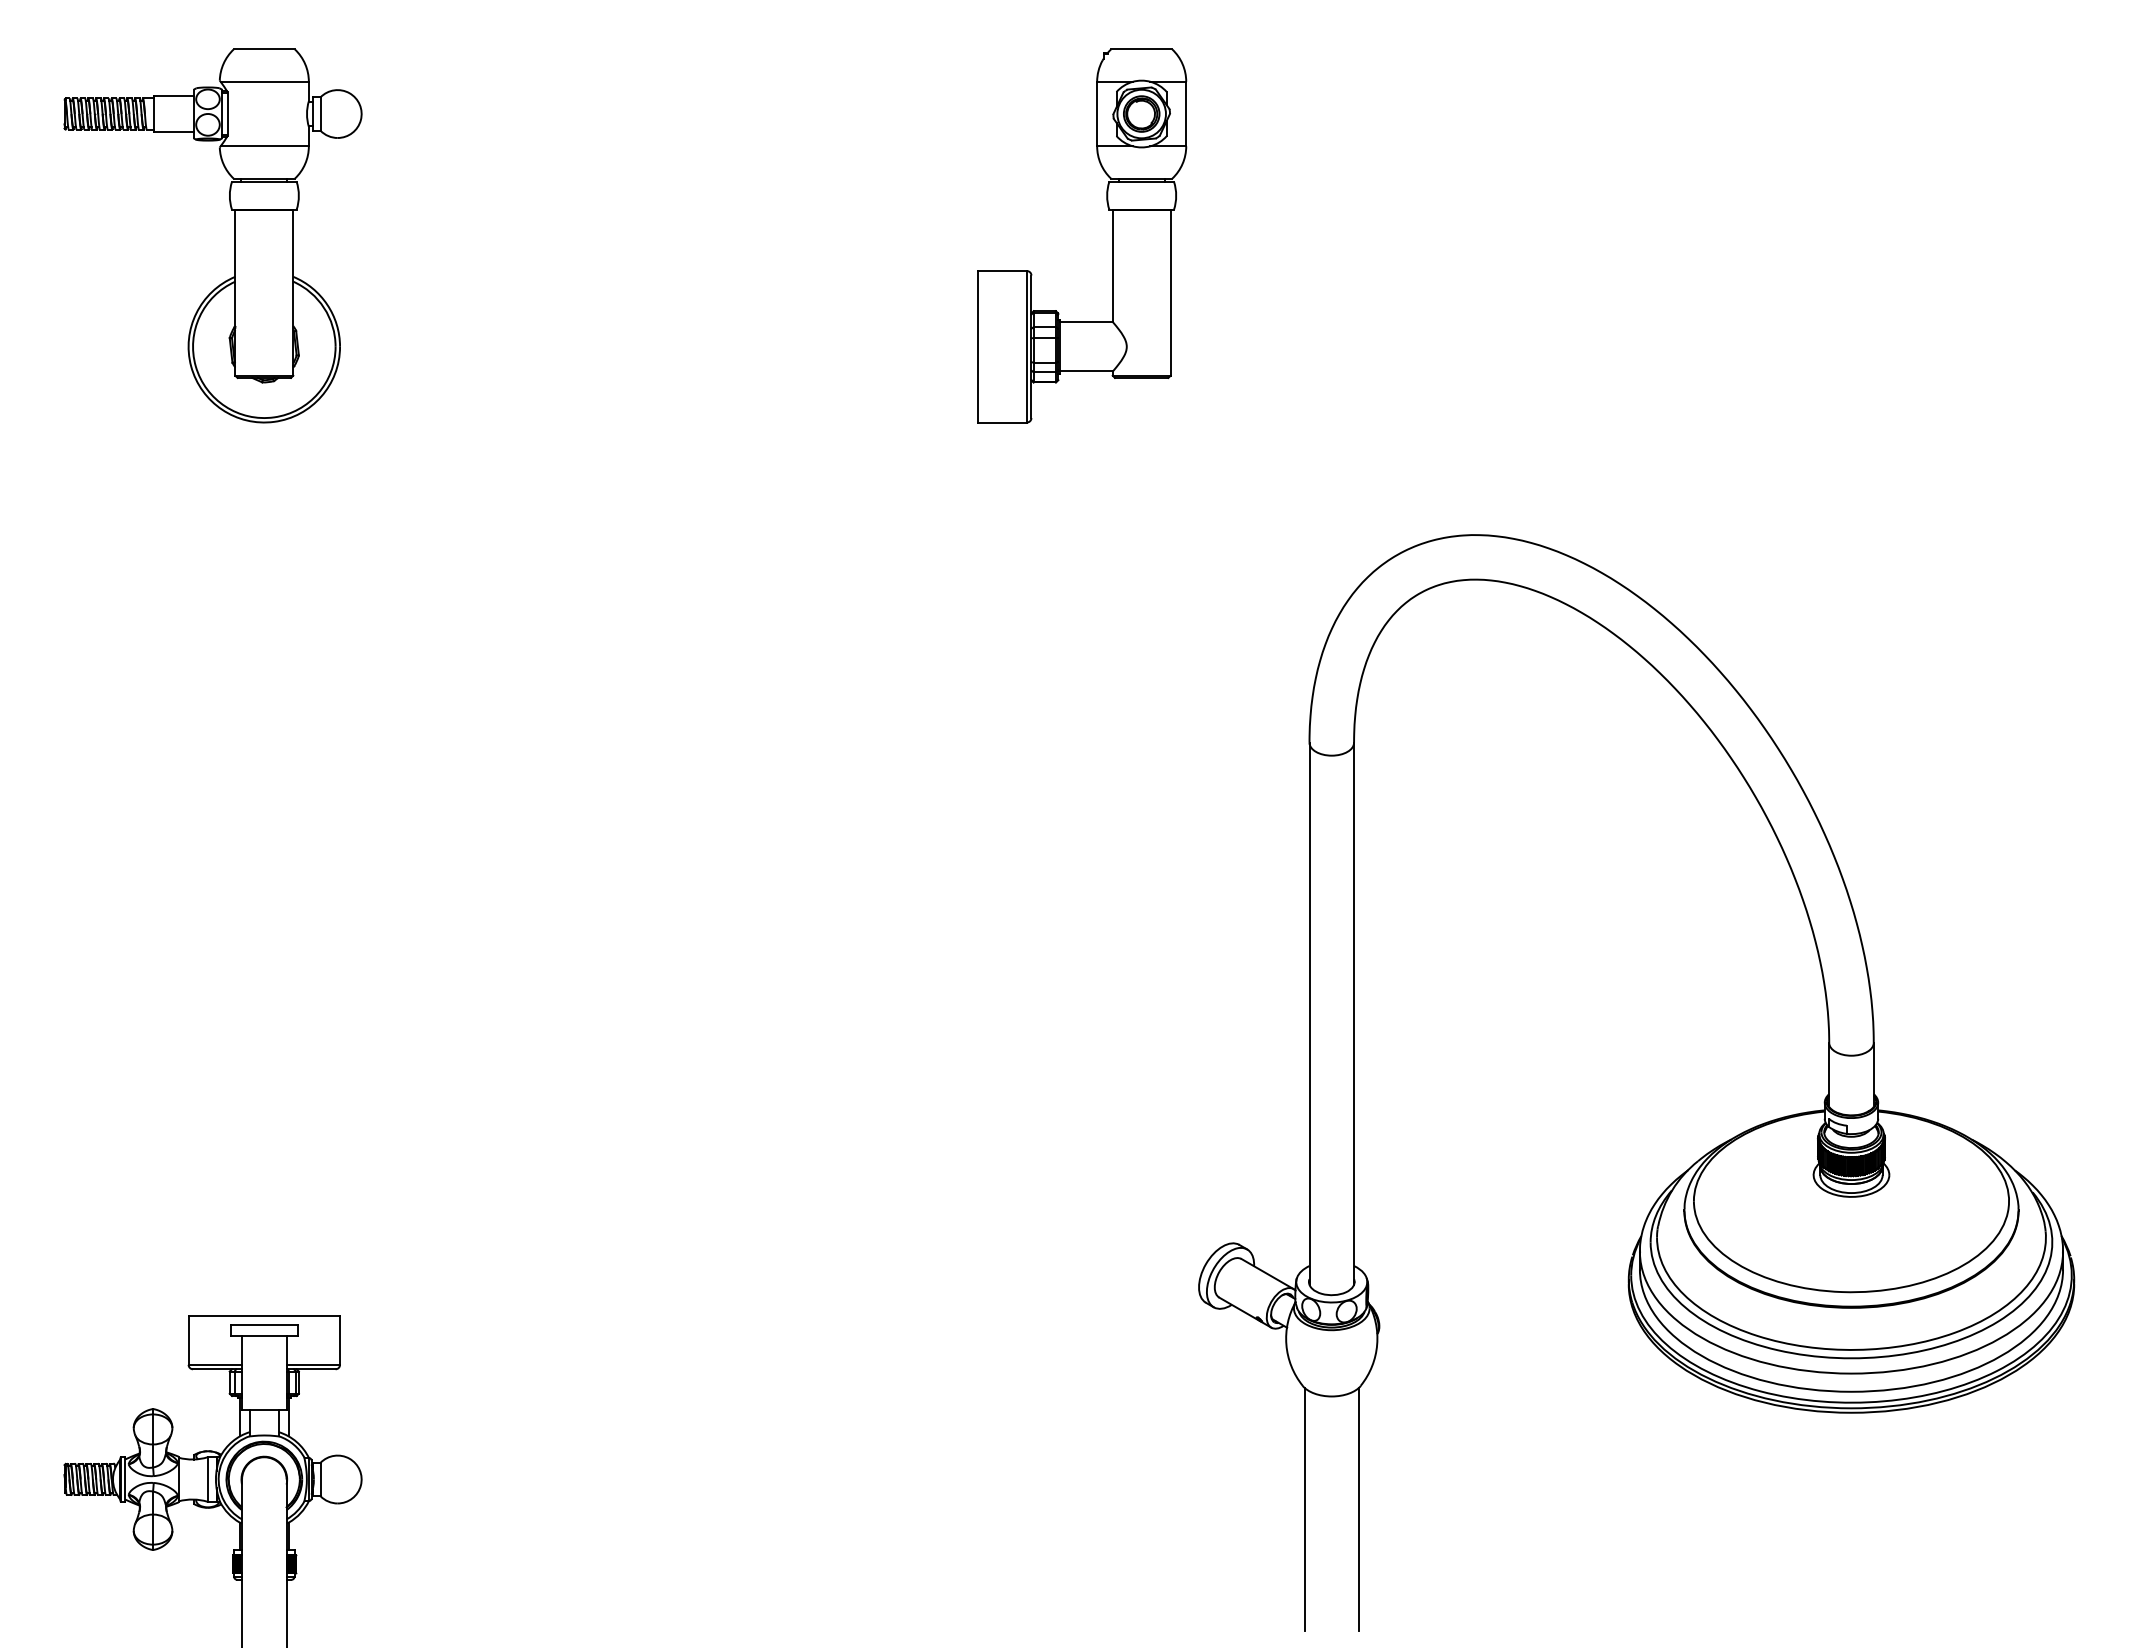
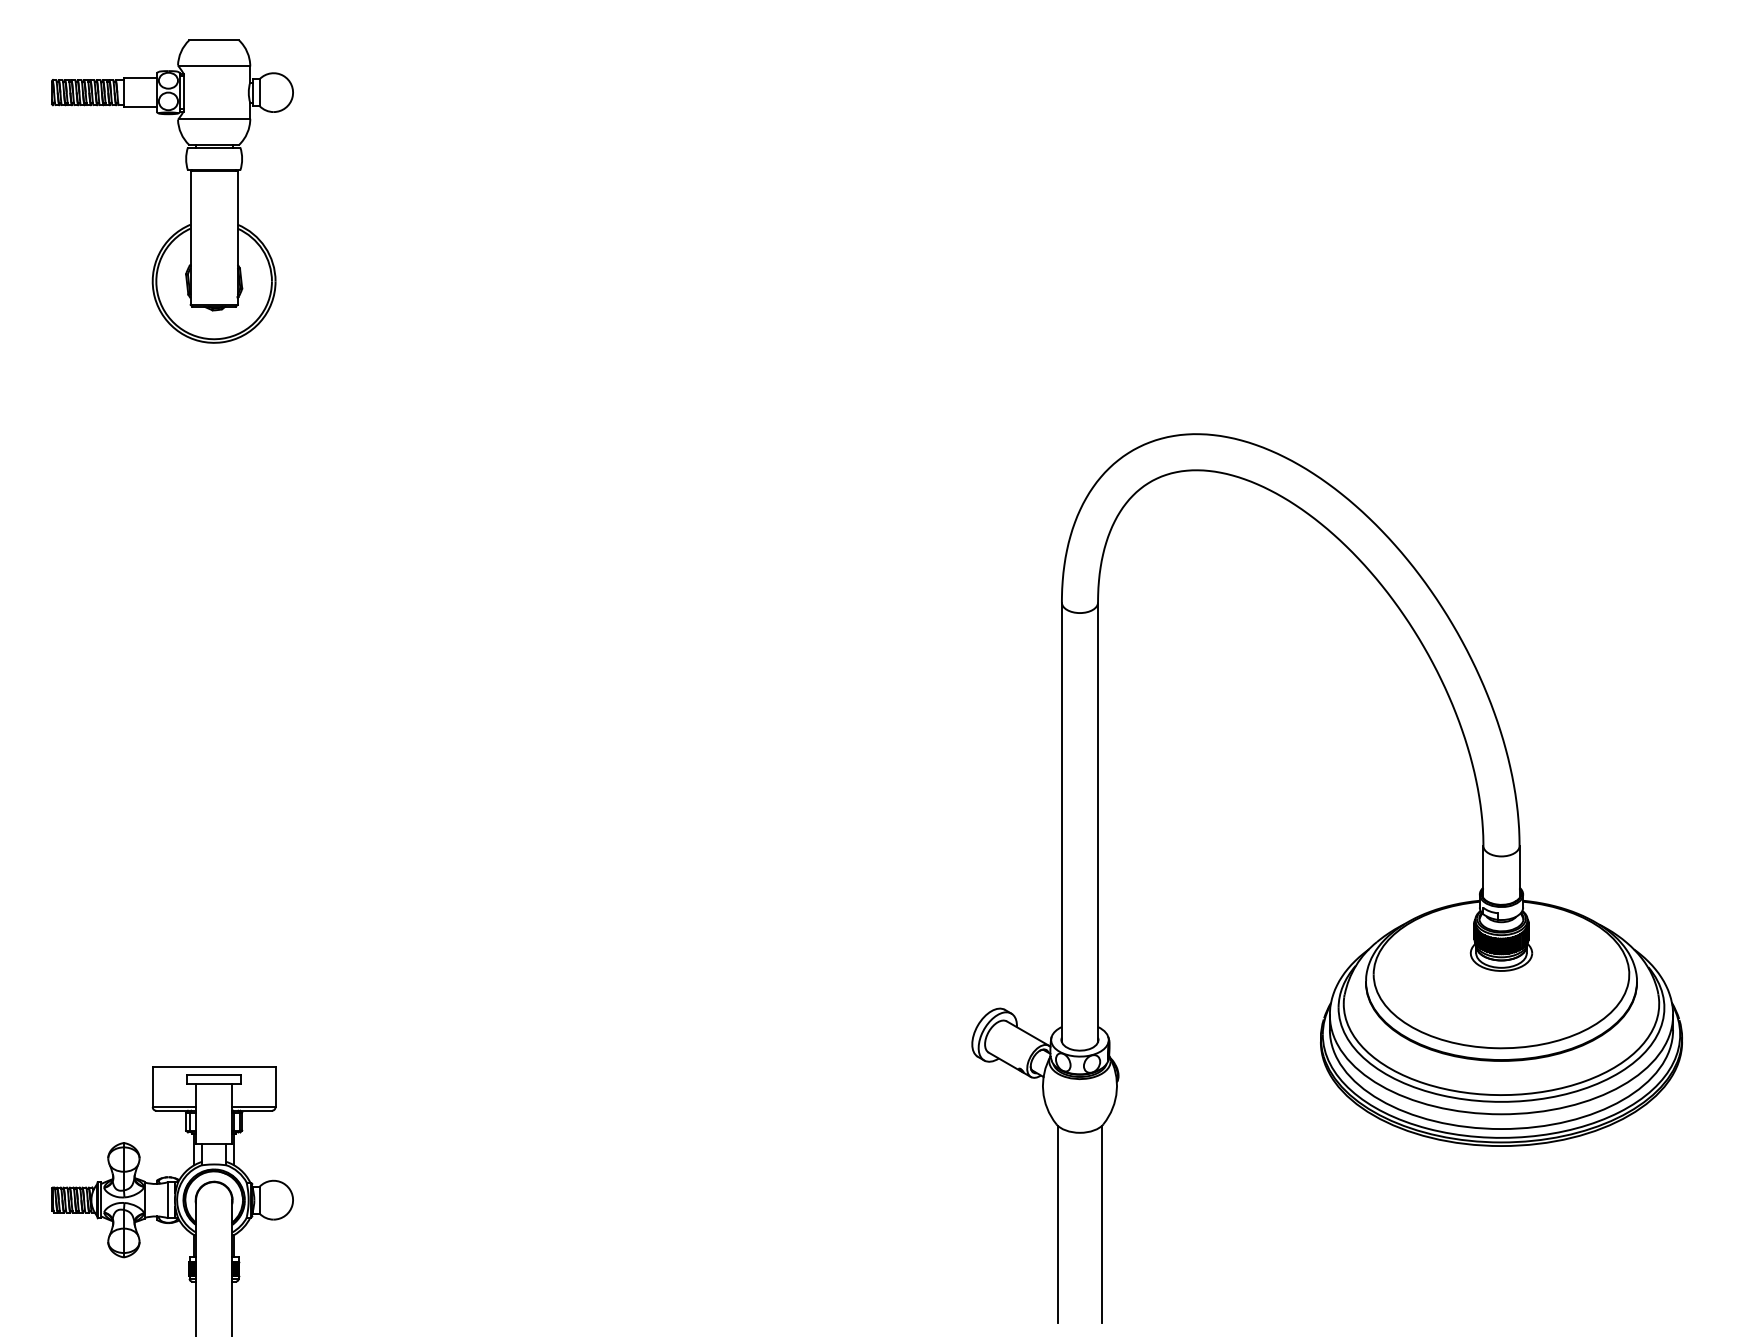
part: (1112, 235) -> (902, 191), removed

